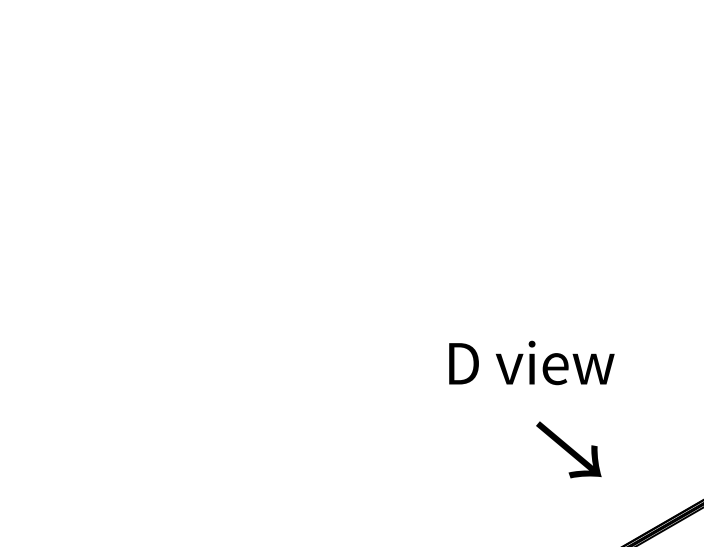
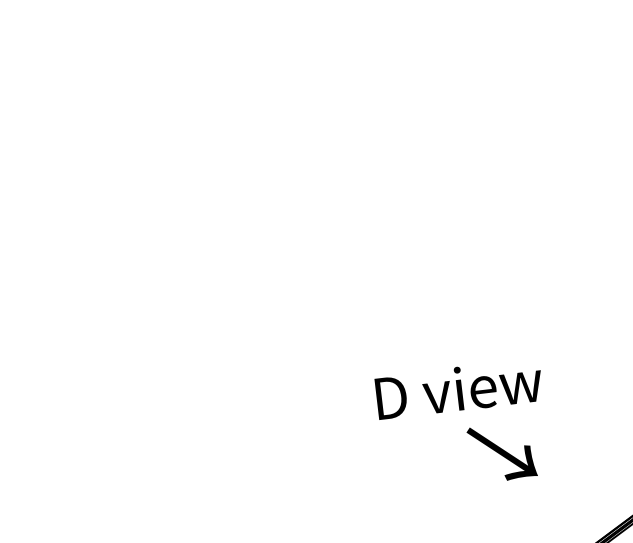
text: (568, 449) -> (501, 452), moved

